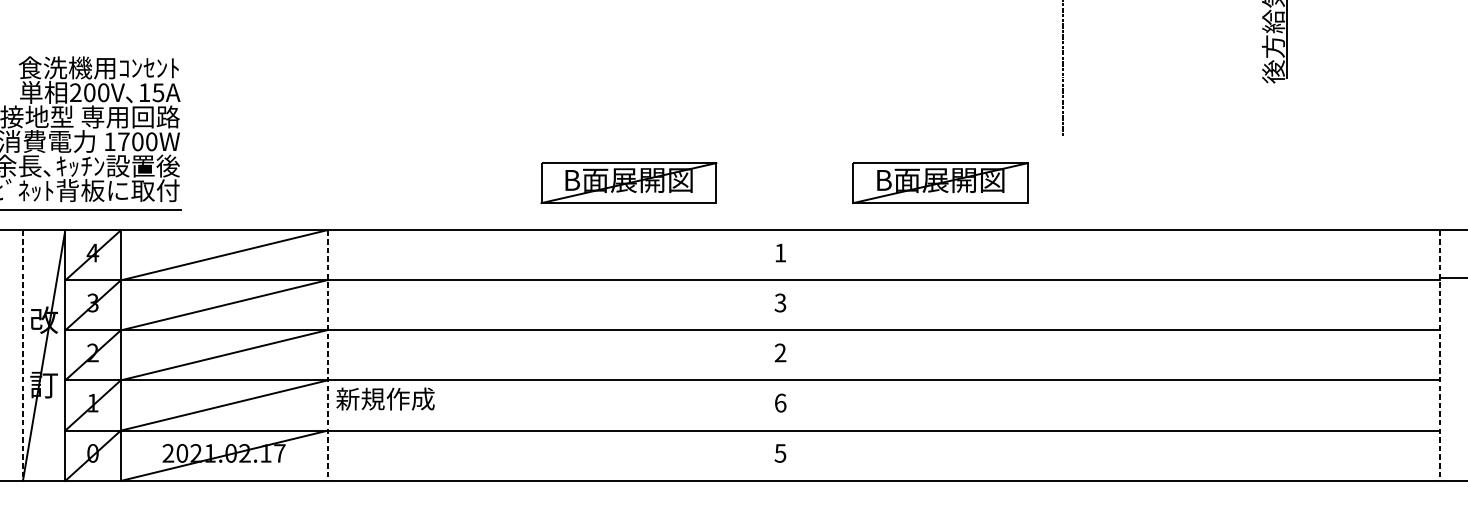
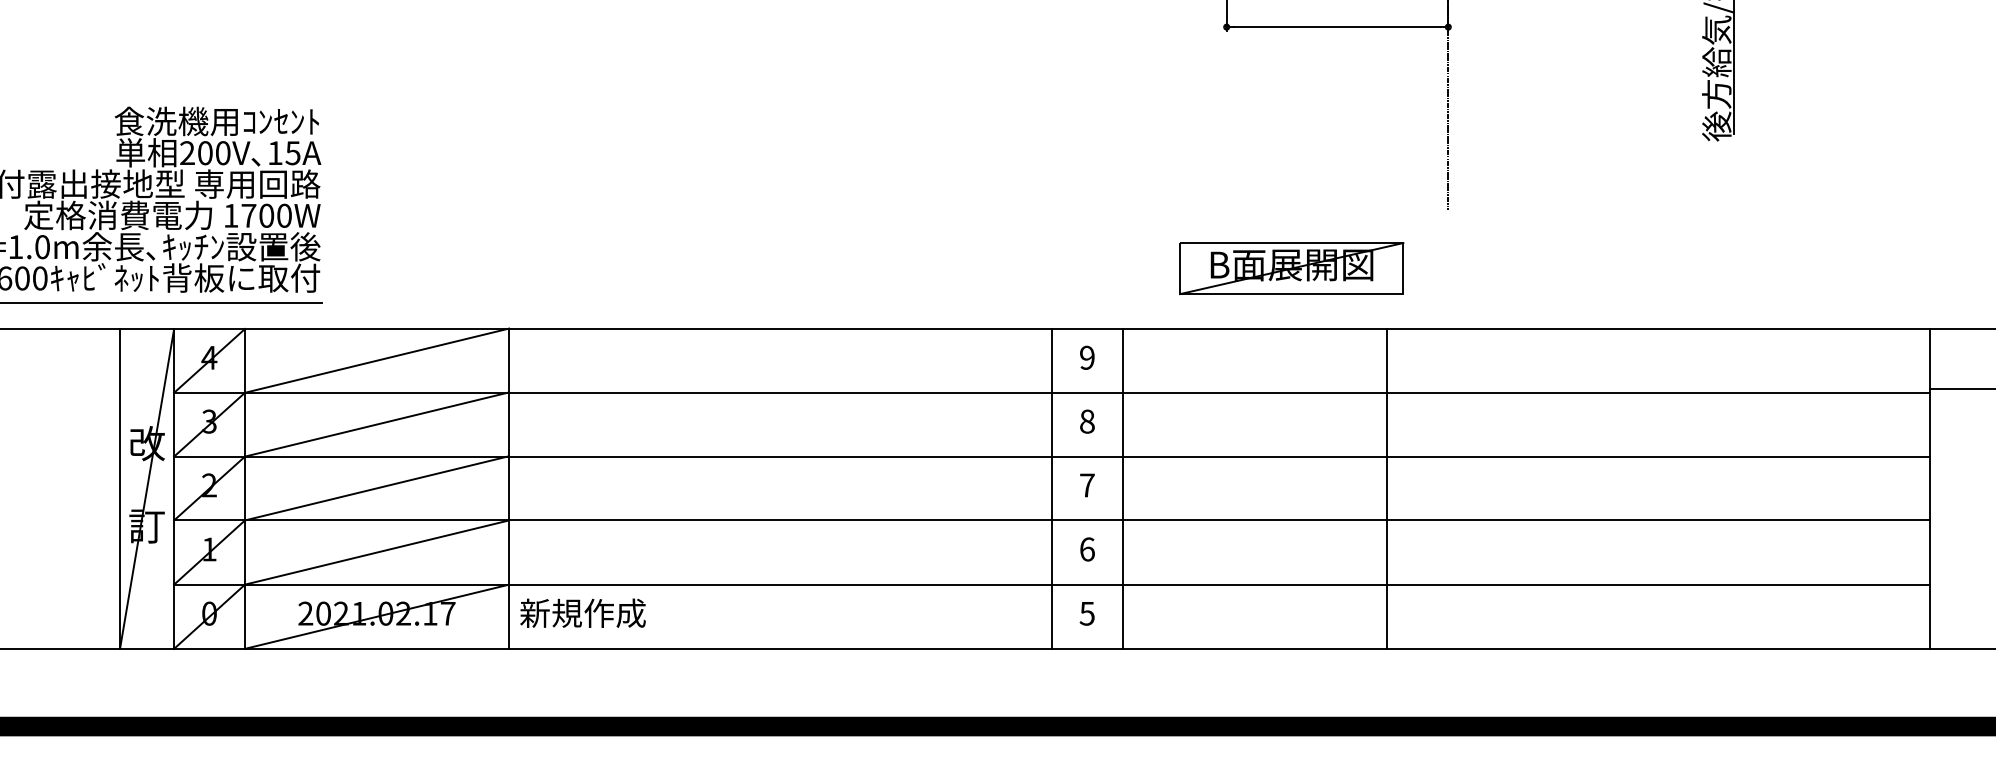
part: (628, 183) -> (893, 268), removed
text: (780, 252) -> (1087, 357), 1 -> 9
text: (779, 302) -> (1086, 421), 3 -> 8
text: (780, 353) -> (1087, 485), 2 -> 7
line: (23, 355) -> (120, 488), dashed -> solid
line: (327, 355) -> (509, 488), dashed -> solid
line: (753, 355) -> (1052, 488), added
line: (808, 355) -> (1122, 488), added
line: (1015, 355) -> (1387, 488), added
line: (1440, 355) -> (1929, 488), dashed -> solid
text: (385, 398) -> (582, 612), moved

